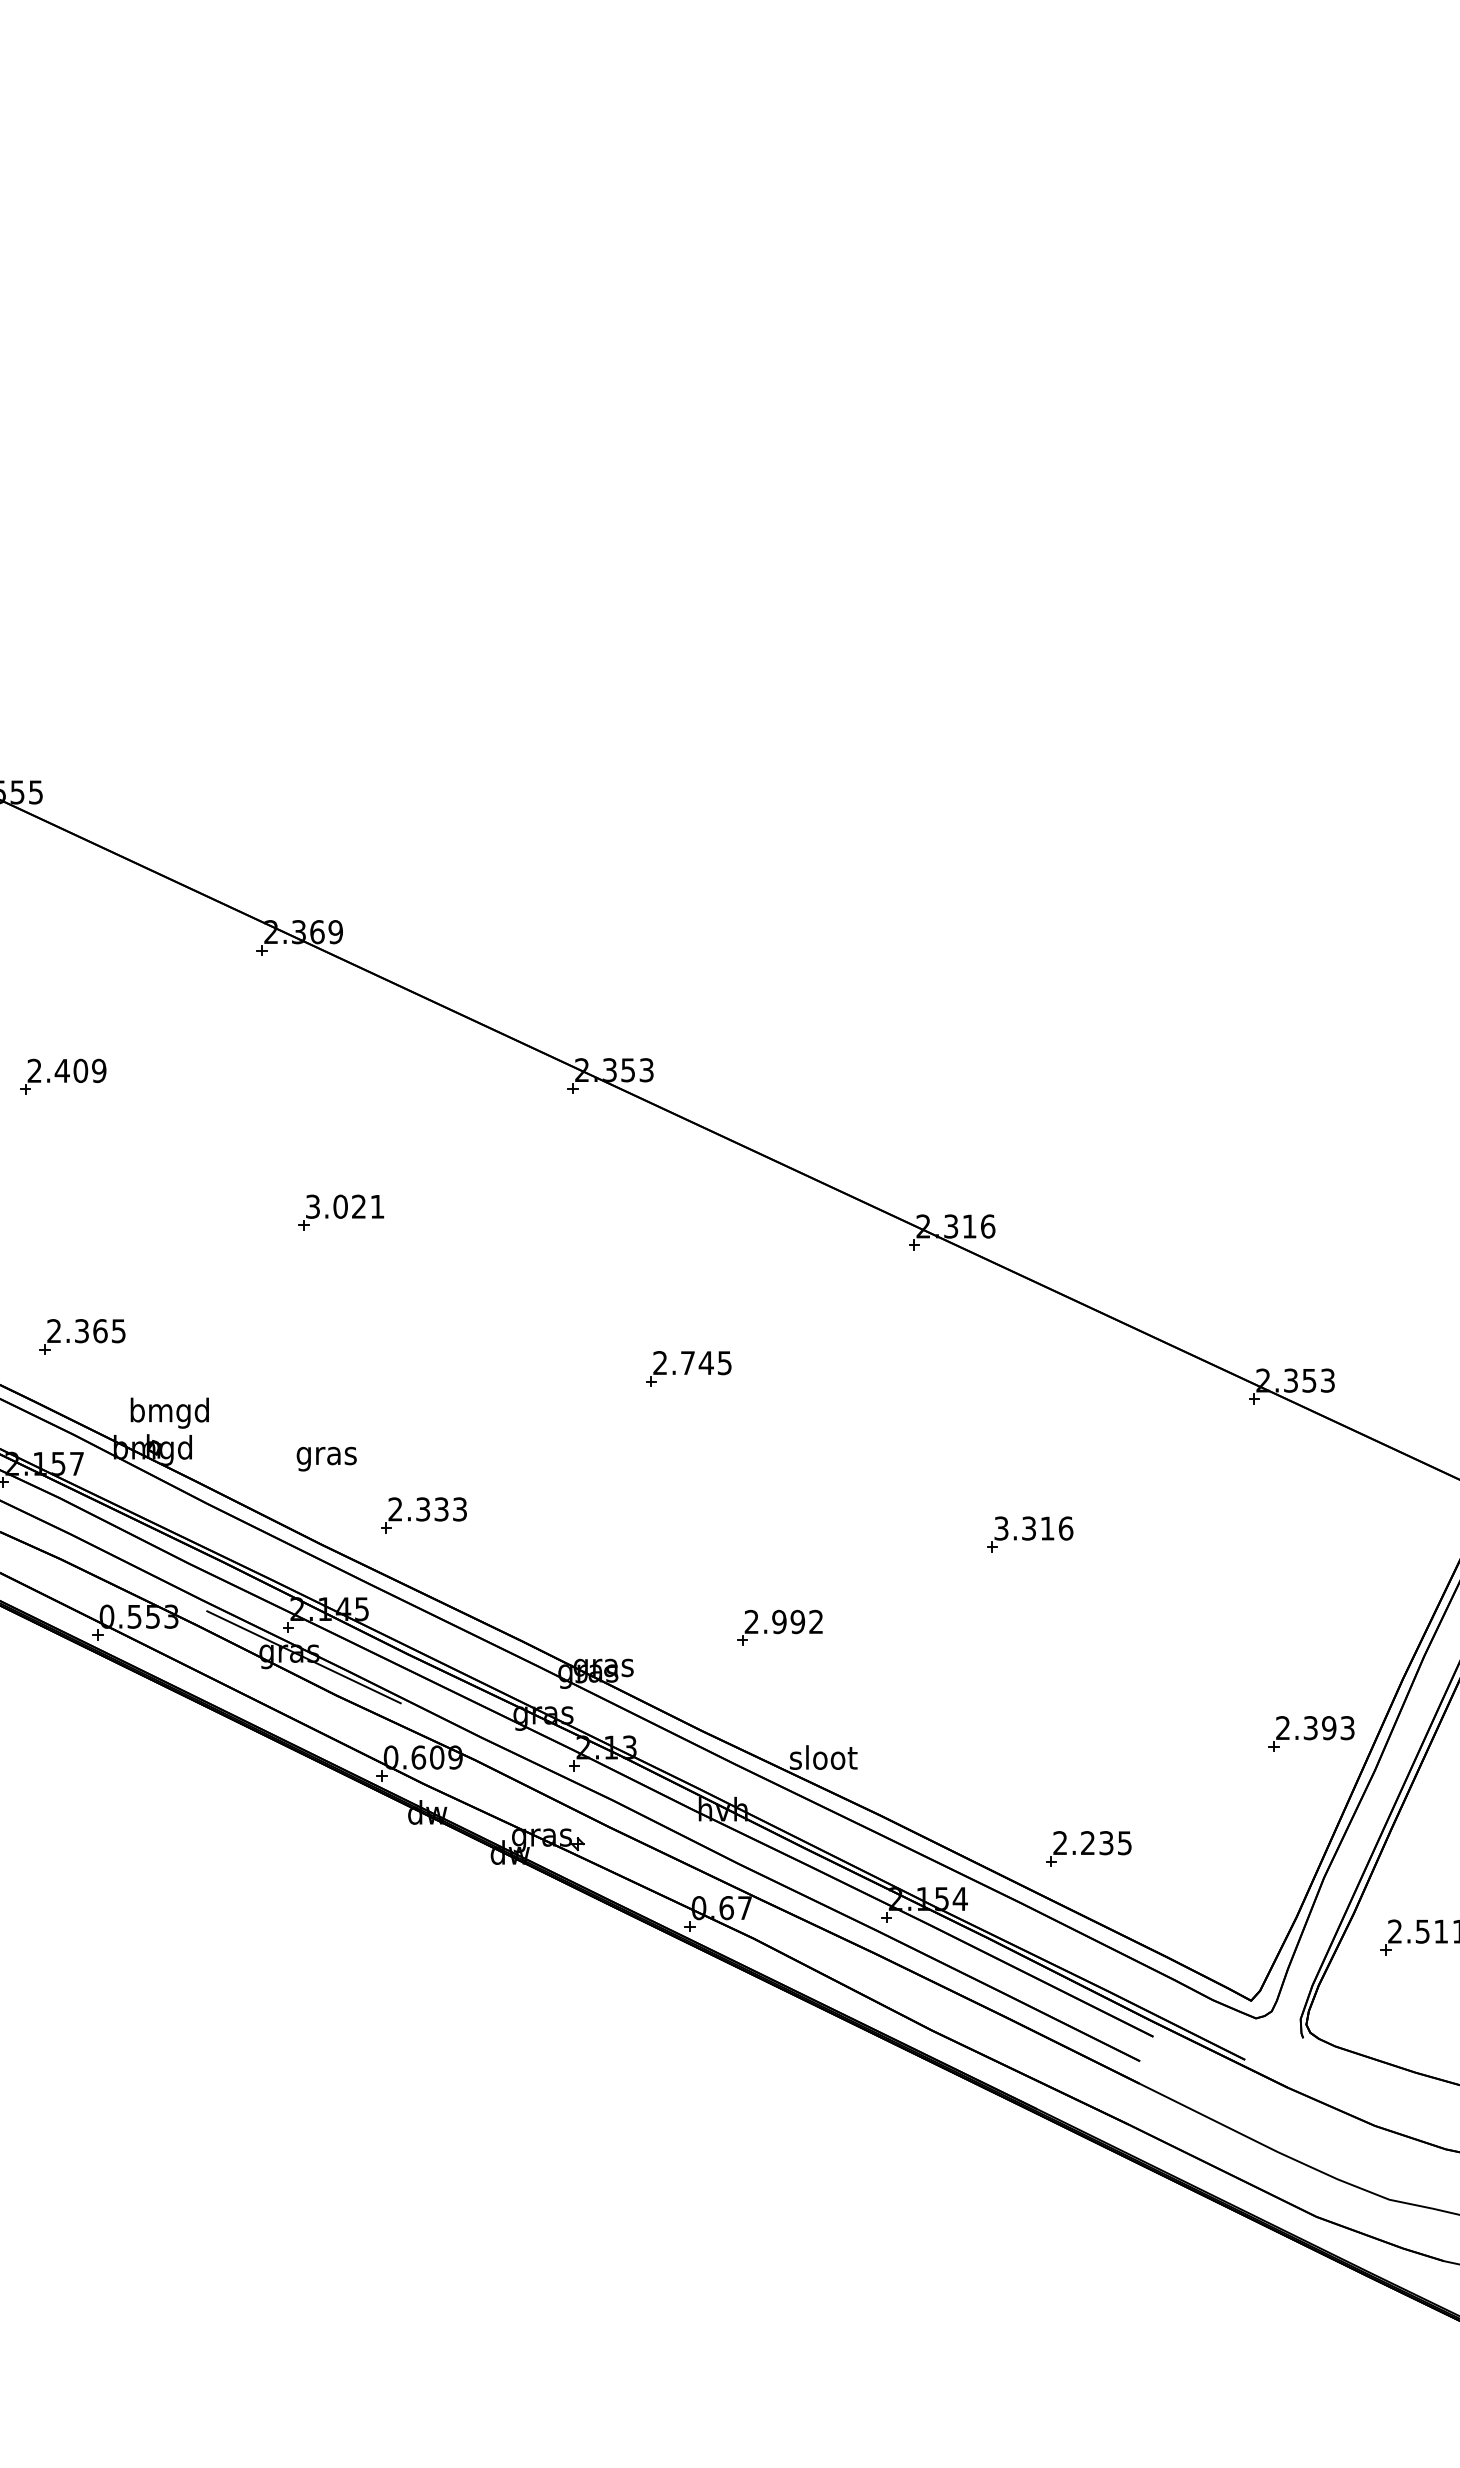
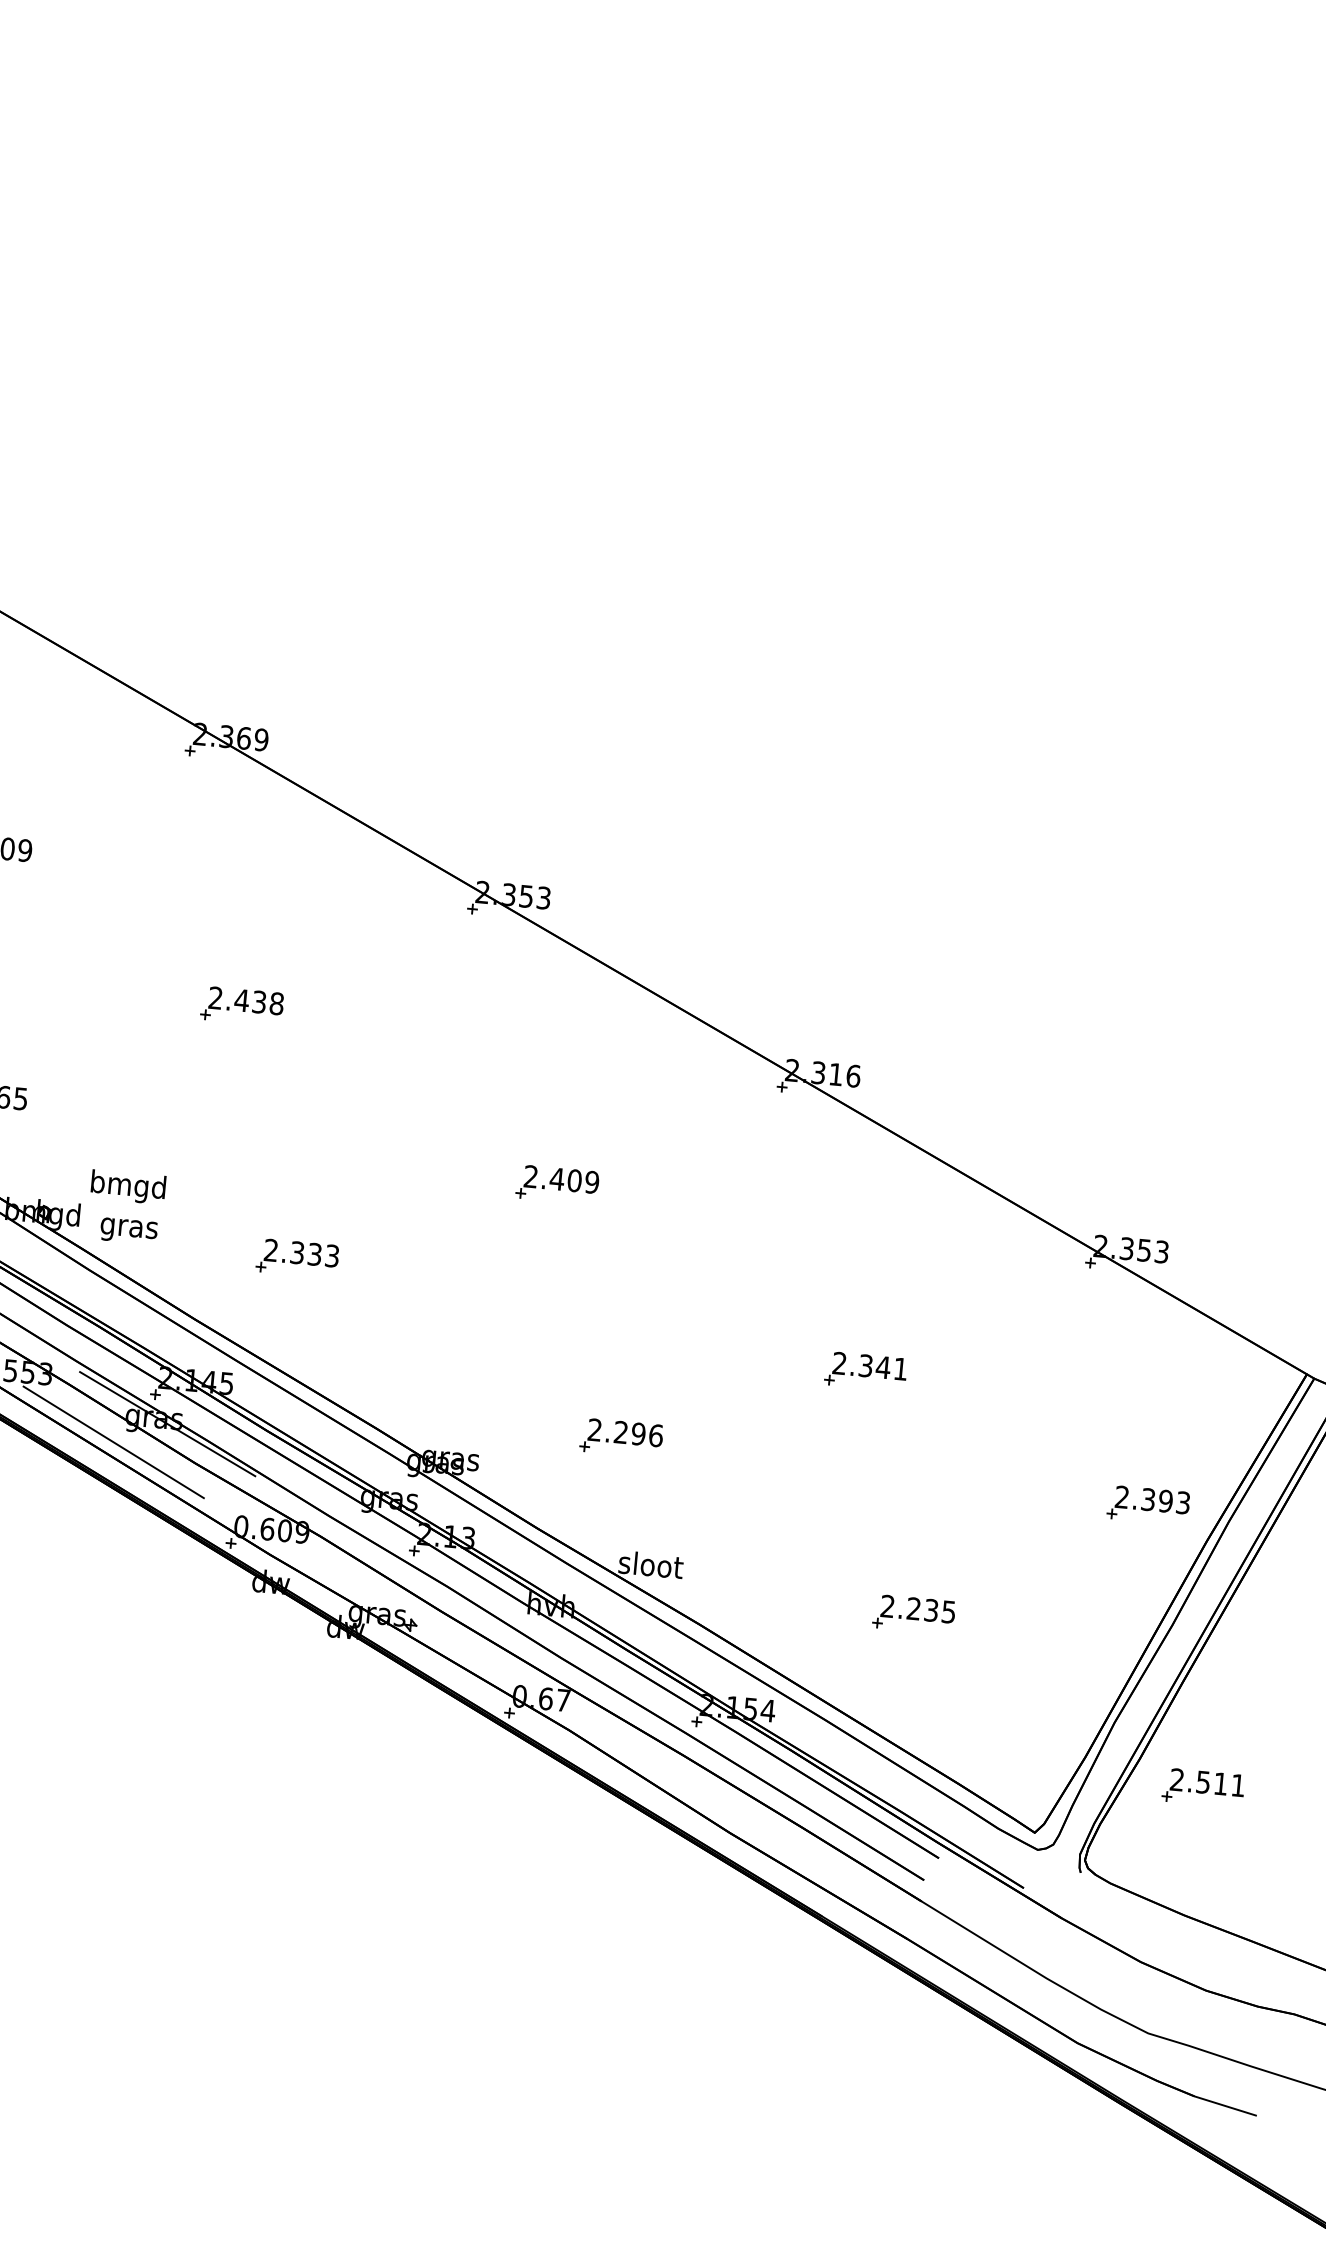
text: (345, 1206) -> (246, 1000), 3.021 -> 2.438
text: (705, 1363) -> (573, 1181), 2.745 -> 2.409
text: (169, 1412) -> (128, 1186), moved
text: (326, 1458) -> (128, 1230), moved
part: (423, 1515) -> (297, 1258), moved
text: (1033, 1528) -> (870, 1366), 3.316 -> 2.341
text: (797, 1621) -> (638, 1433), 2.992 -> 2.296
line: (249, 1681) -> (113, 1442), added
part: (1311, 1733) -> (1148, 1504), moved
part: (1088, 1848) -> (913, 1613), moved

